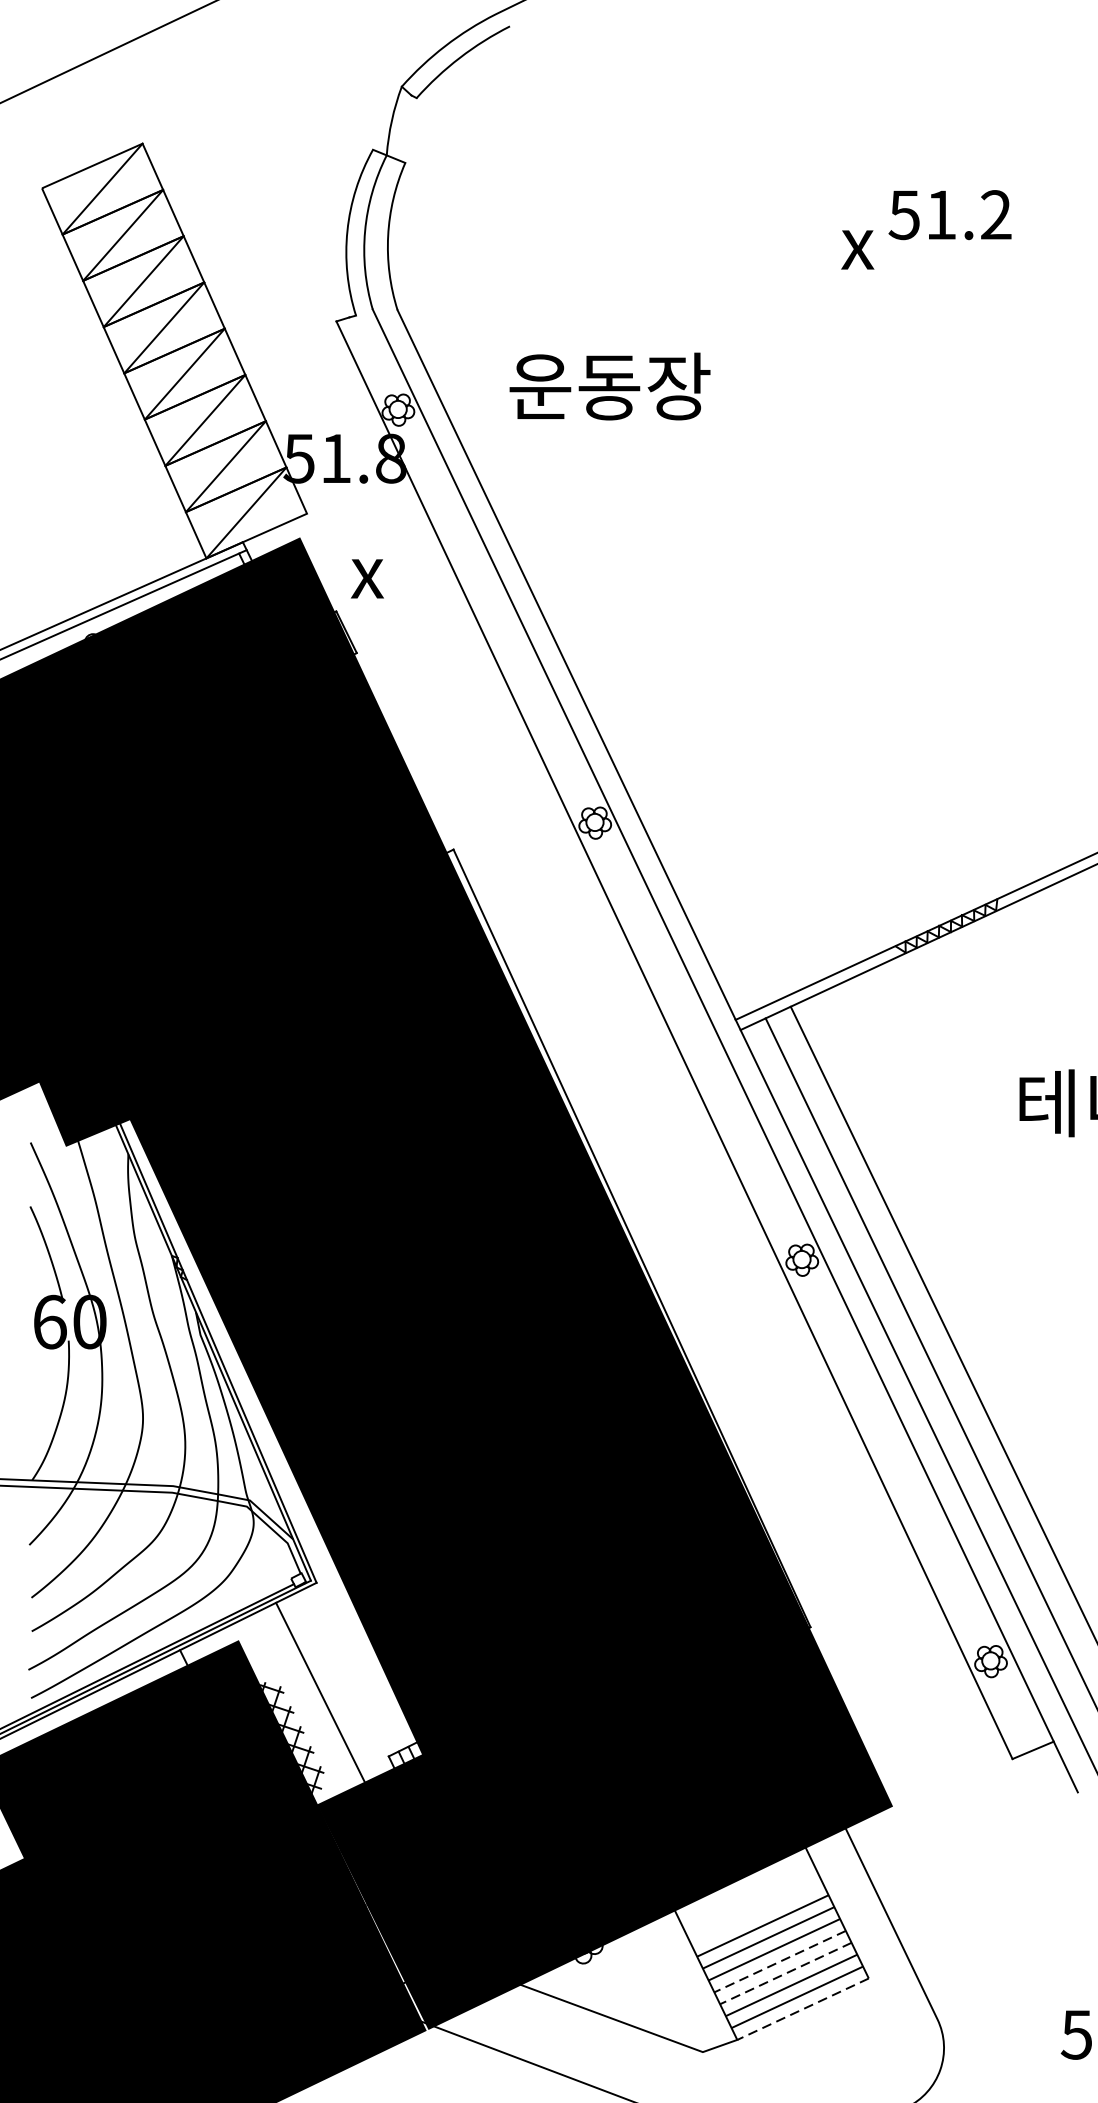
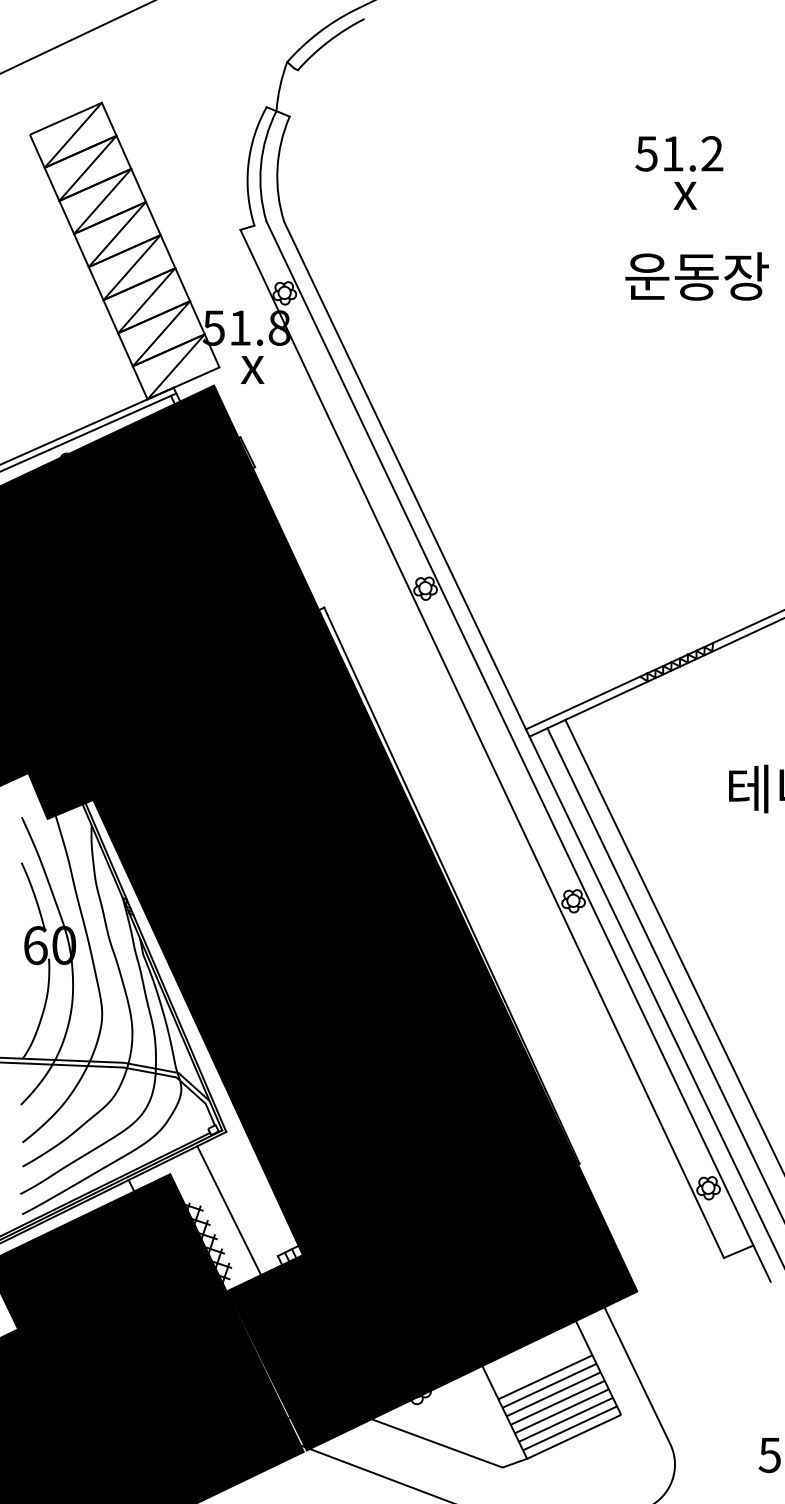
part: (856, 249) -> (684, 195), moved
text: (609, 386) -> (696, 276), moved
part: (367, 578) -> (252, 369), moved
line: (779, 1961) -> (557, 1402), dashed -> solid
line: (785, 1973) -> (561, 1411), dashed -> solid
line: (803, 2008) -> (574, 1436), dashed -> solid

